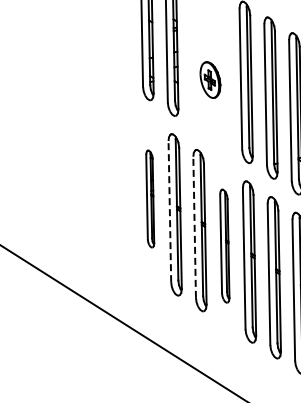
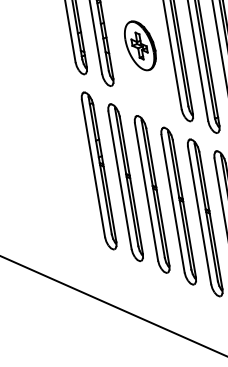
part: (210, 79) -> (140, 45), size x1.43
part: (149, 198) -> (98, 170), size x1.67
line: (169, 211) -> (119, 180), dashed -> solid
line: (194, 227) -> (146, 192), dashed -> solid
part: (224, 245) -> (178, 205), size x1.43

